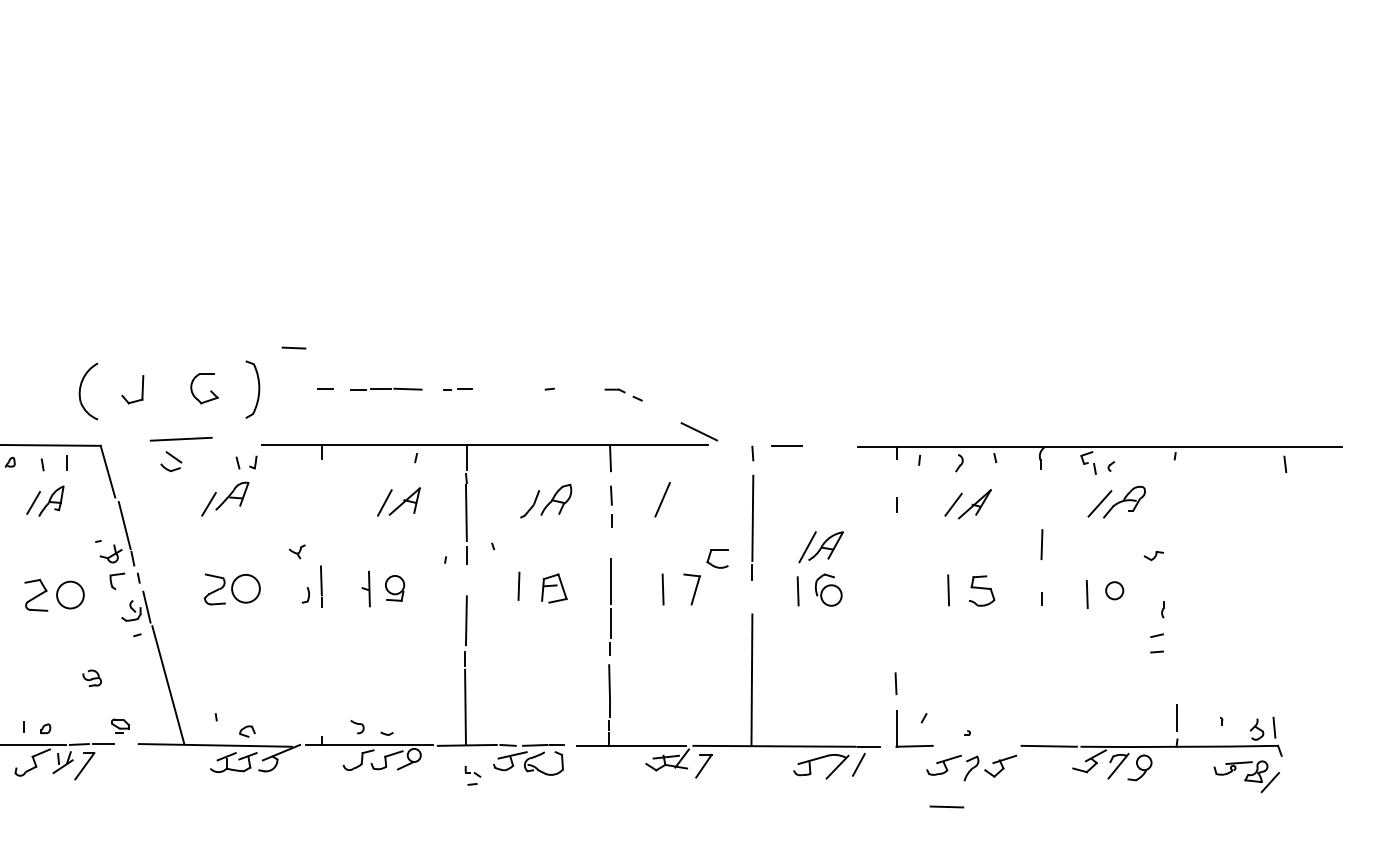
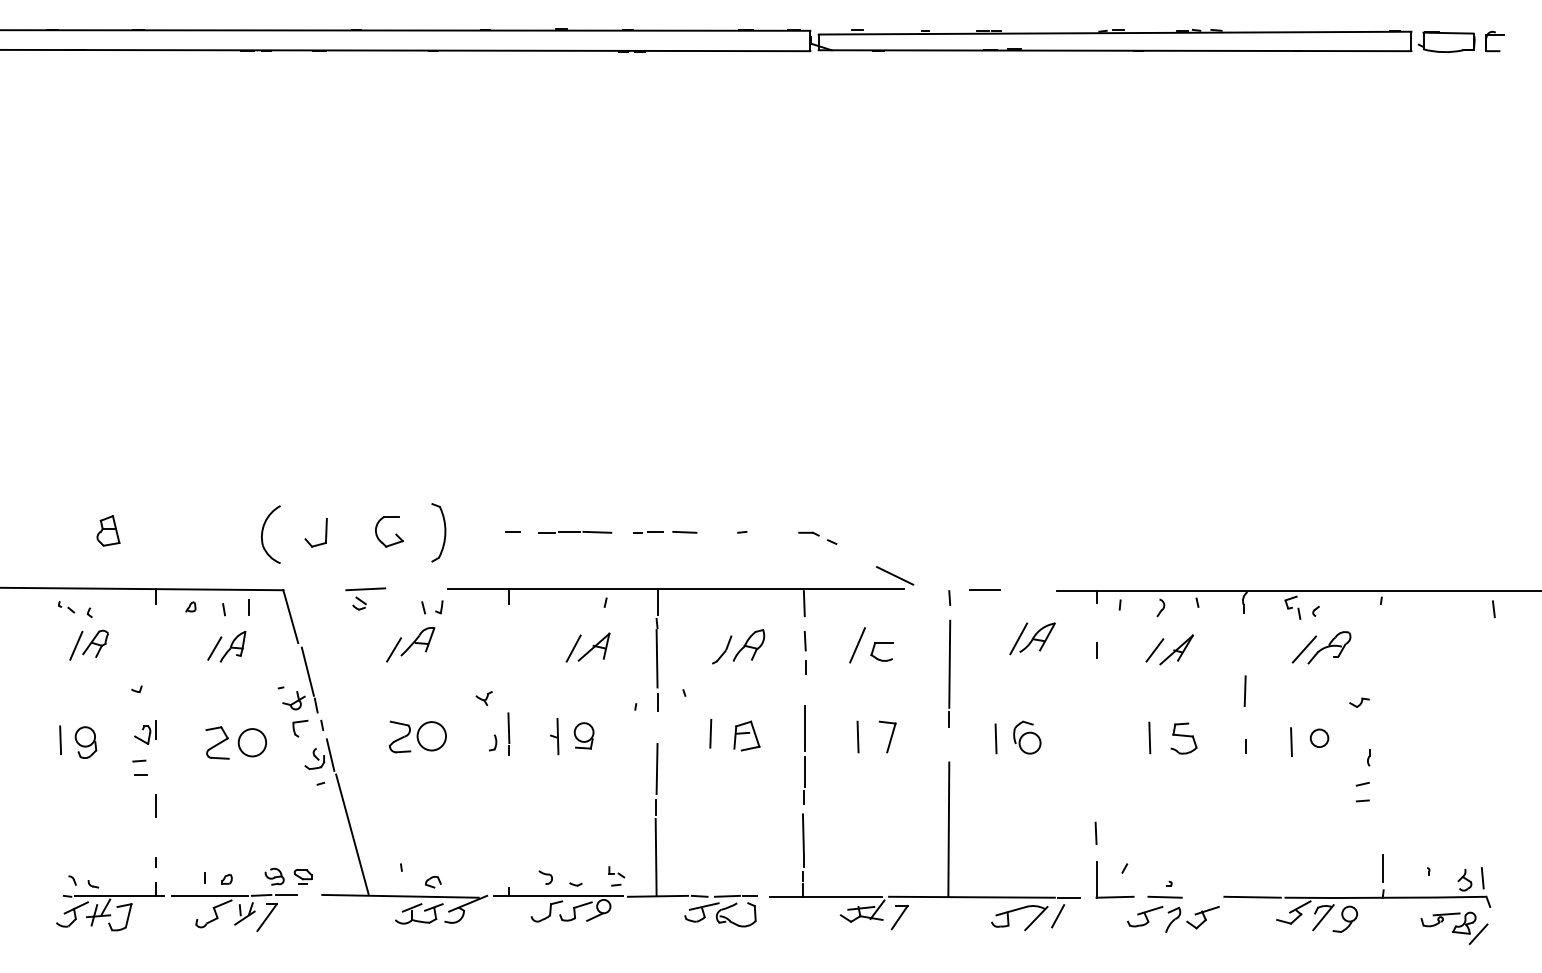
line: (293, 348) -> (684, 532), moved
part: (181, 453) -> (365, 598), size x0.62
part: (821, 546) -> (1032, 638), moved
part: (713, 564) -> (877, 657), moved
part: (92, 678) -> (274, 876), moved
part: (472, 775) -> (616, 876), moved
line: (946, 806) -> (1164, 896), moved

